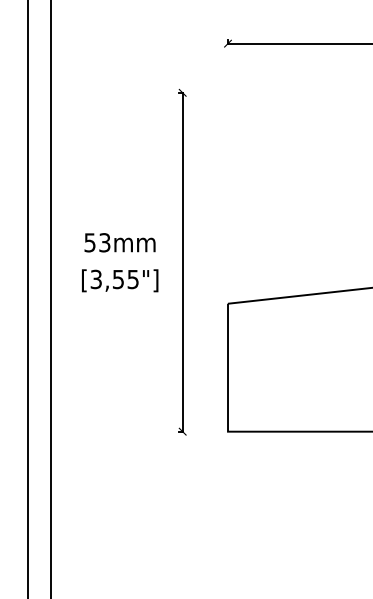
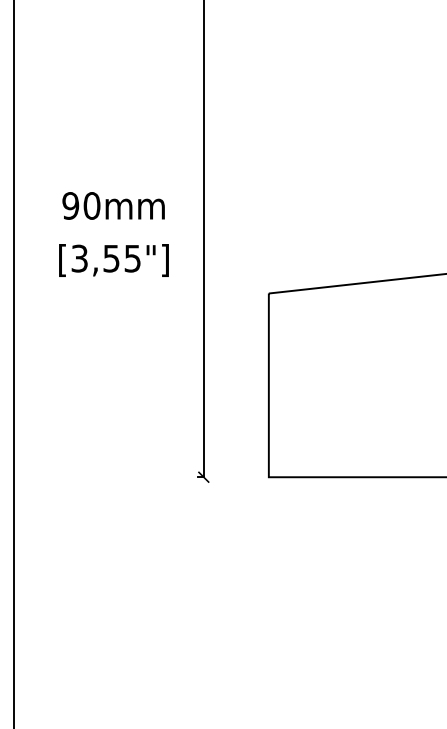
text: (97, 242) -> (81, 205), 53mm -> 90mm

